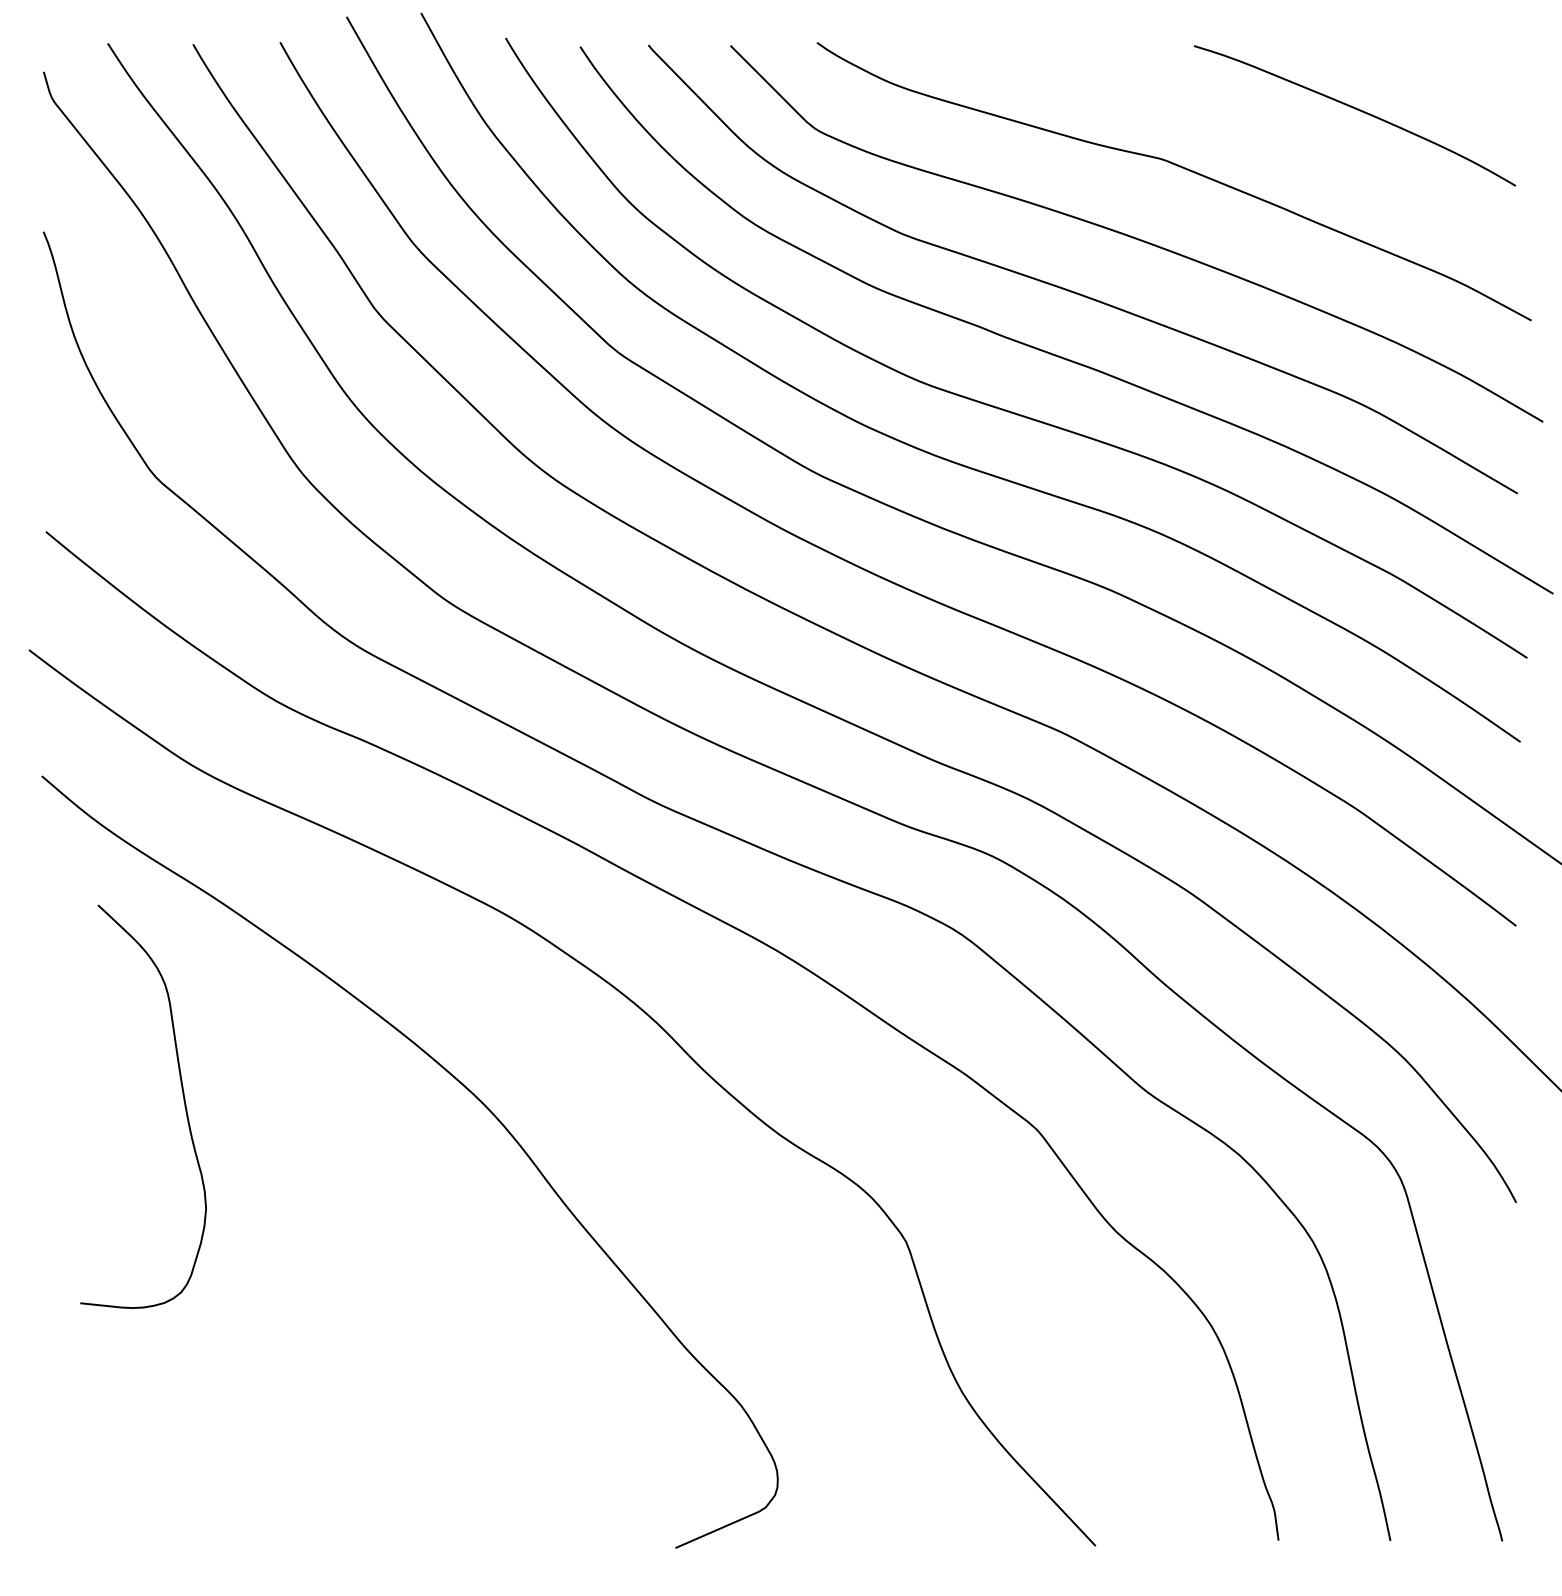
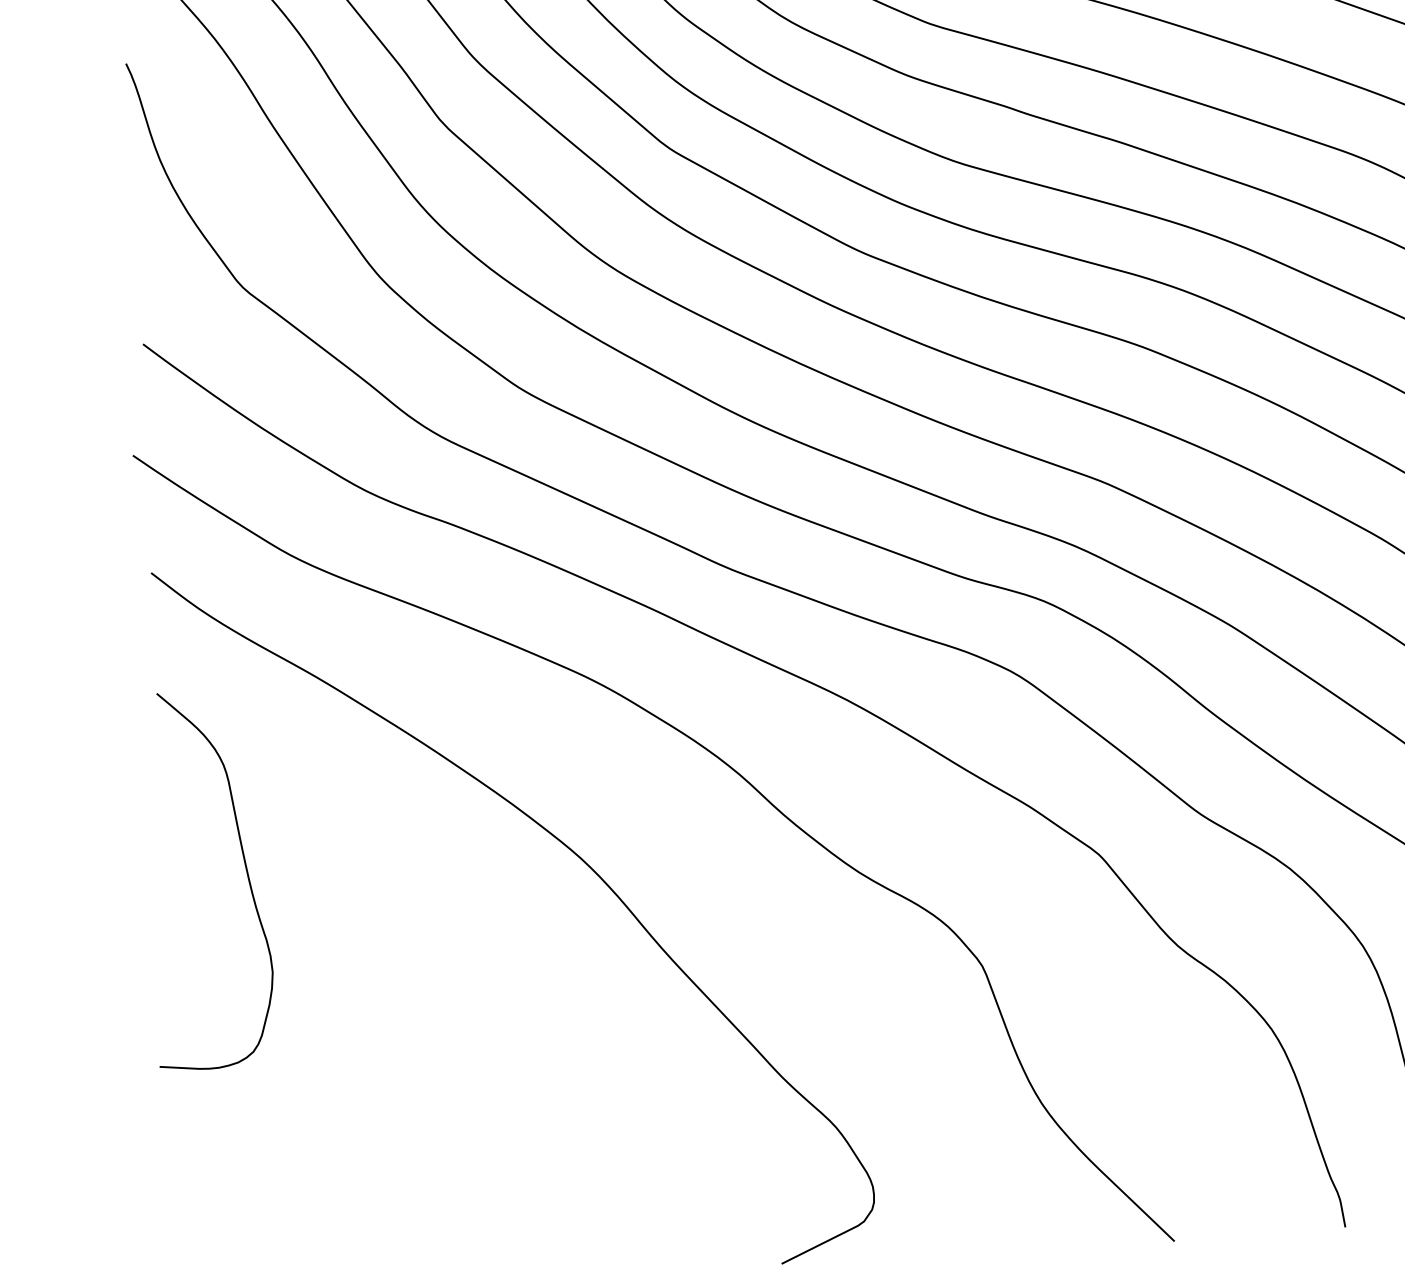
curve: (183, 1101) -> (246, 873), moved

